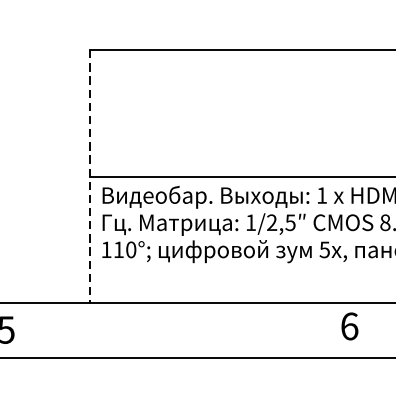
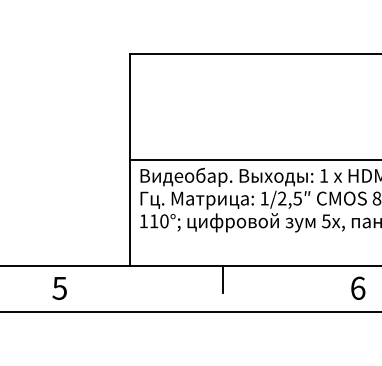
line: (89, 177) -> (129, 160), dashed -> solid
line: (200, 319) -> (222, 279), added
text: (350, 325) -> (358, 287), moved

